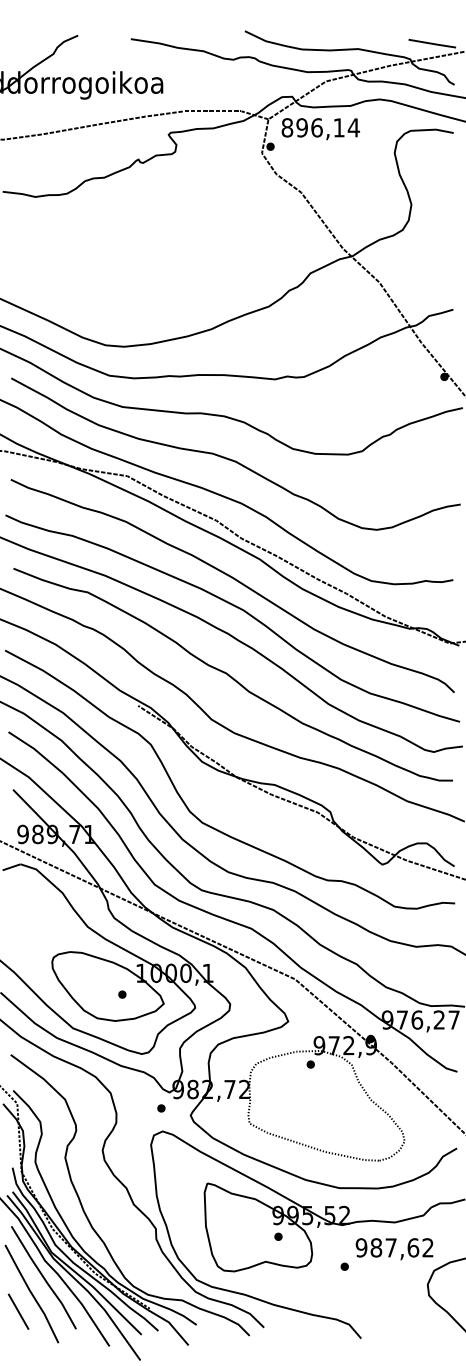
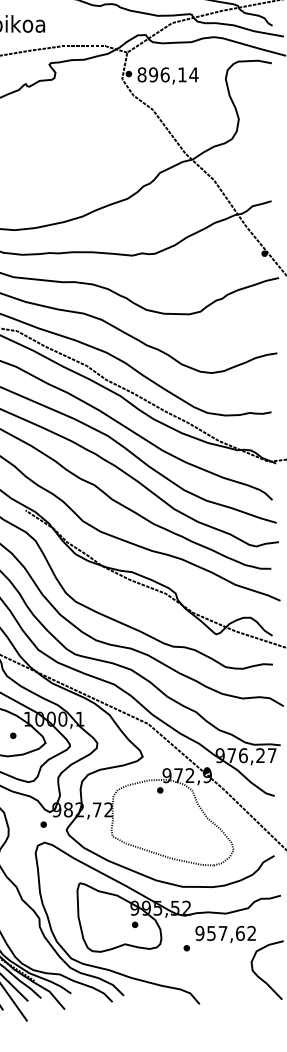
text: (320, 129) -> (167, 76), moved
text: (376, 1247) -> (211, 933), 987,62 -> 957,62

